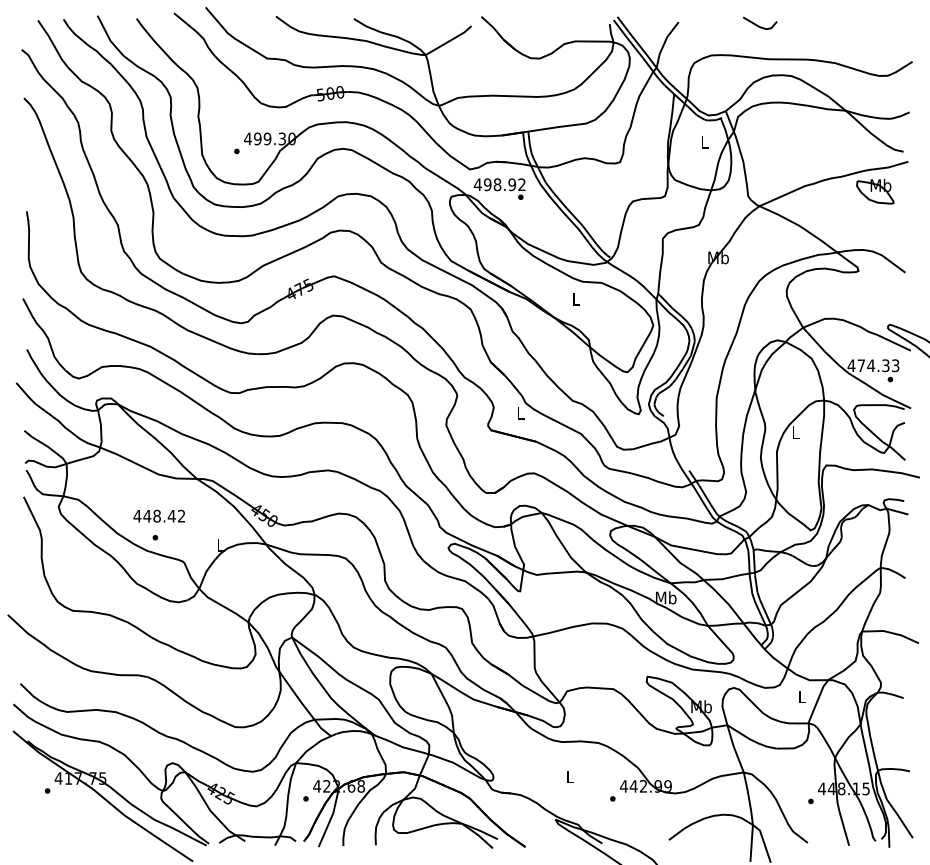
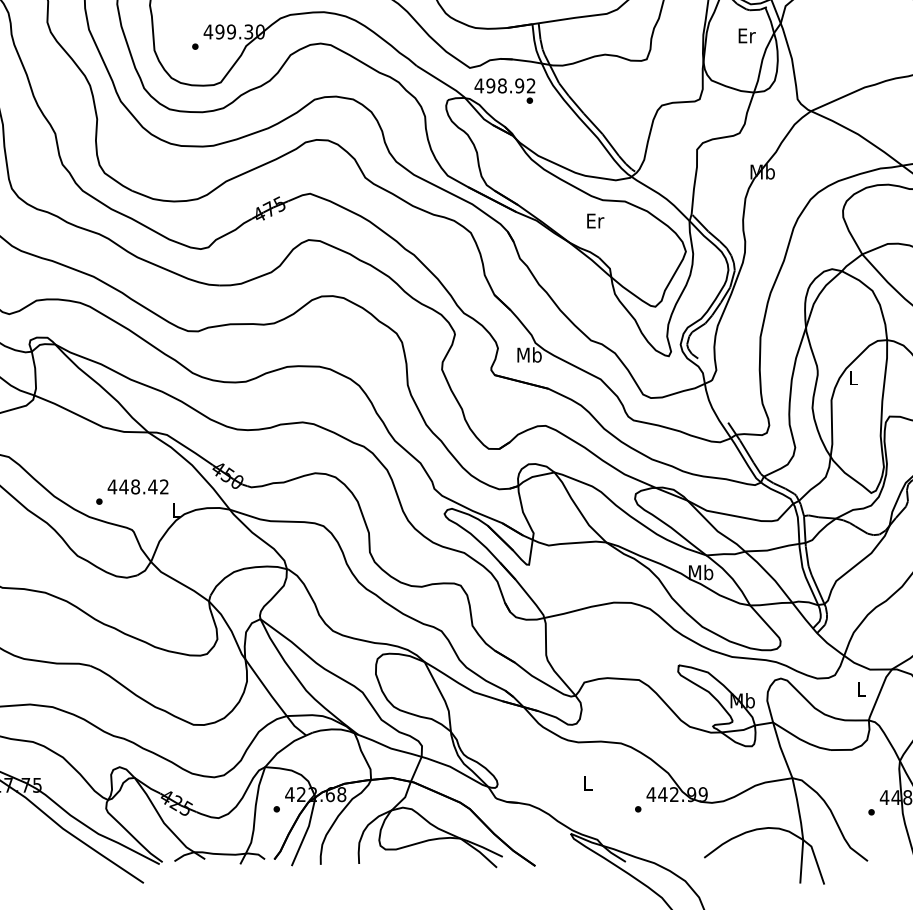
text: (705, 142) -> (747, 36), L -> Er
text: (576, 299) -> (595, 221), L -> Er
text: (520, 412) -> (529, 354), L -> Mb
text: (158, 515) -> (137, 486), moved

